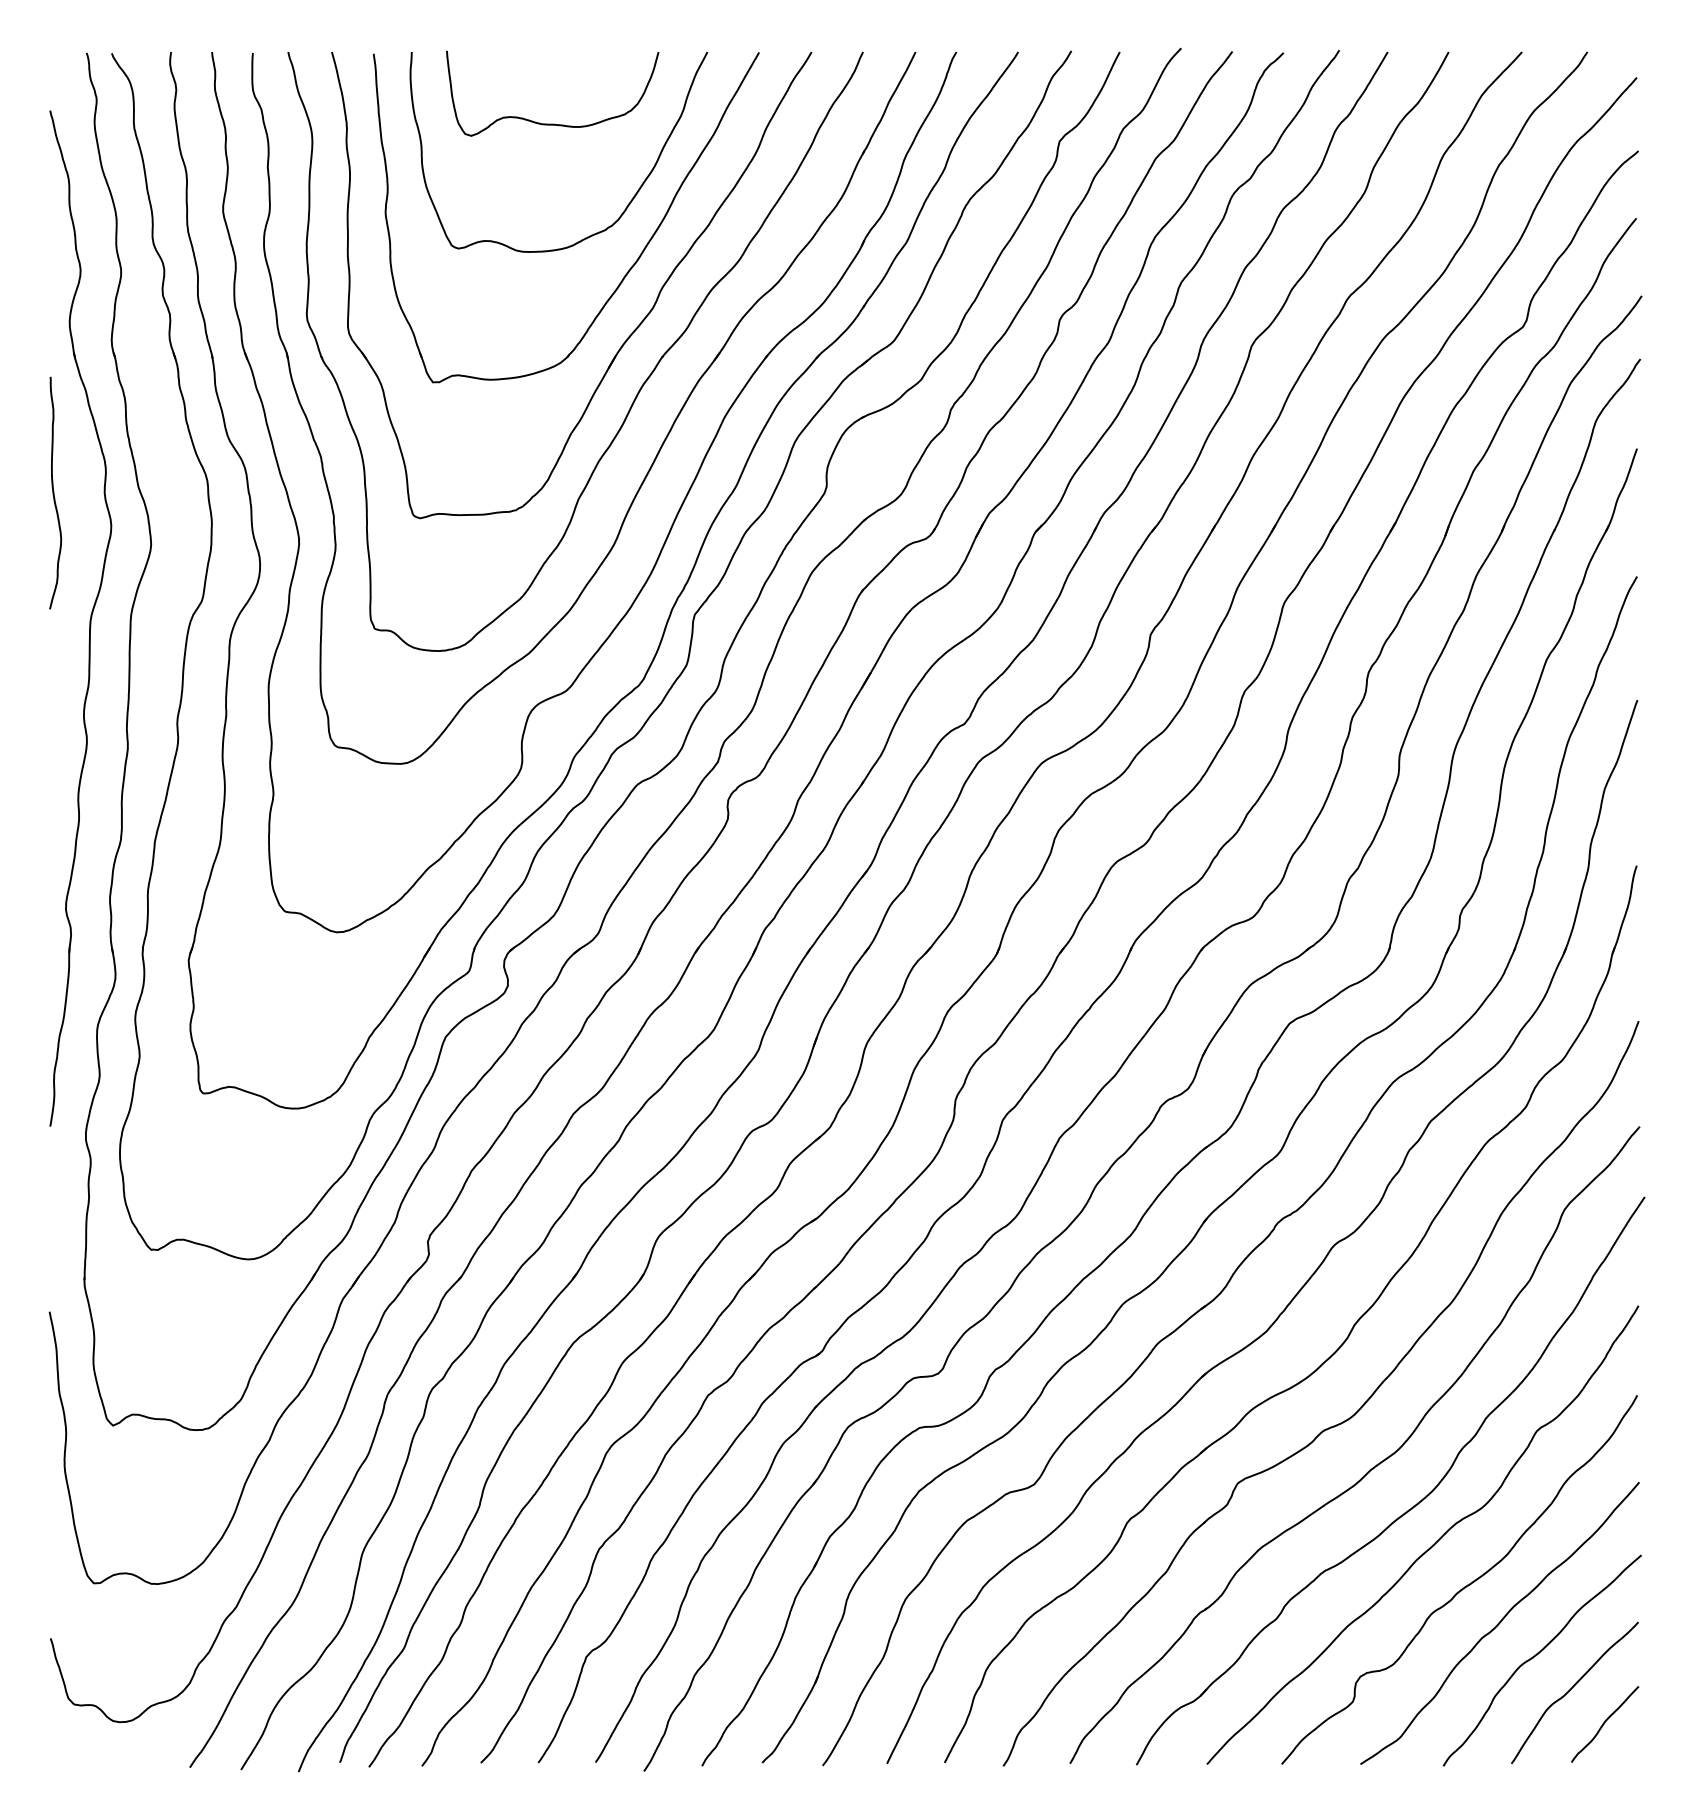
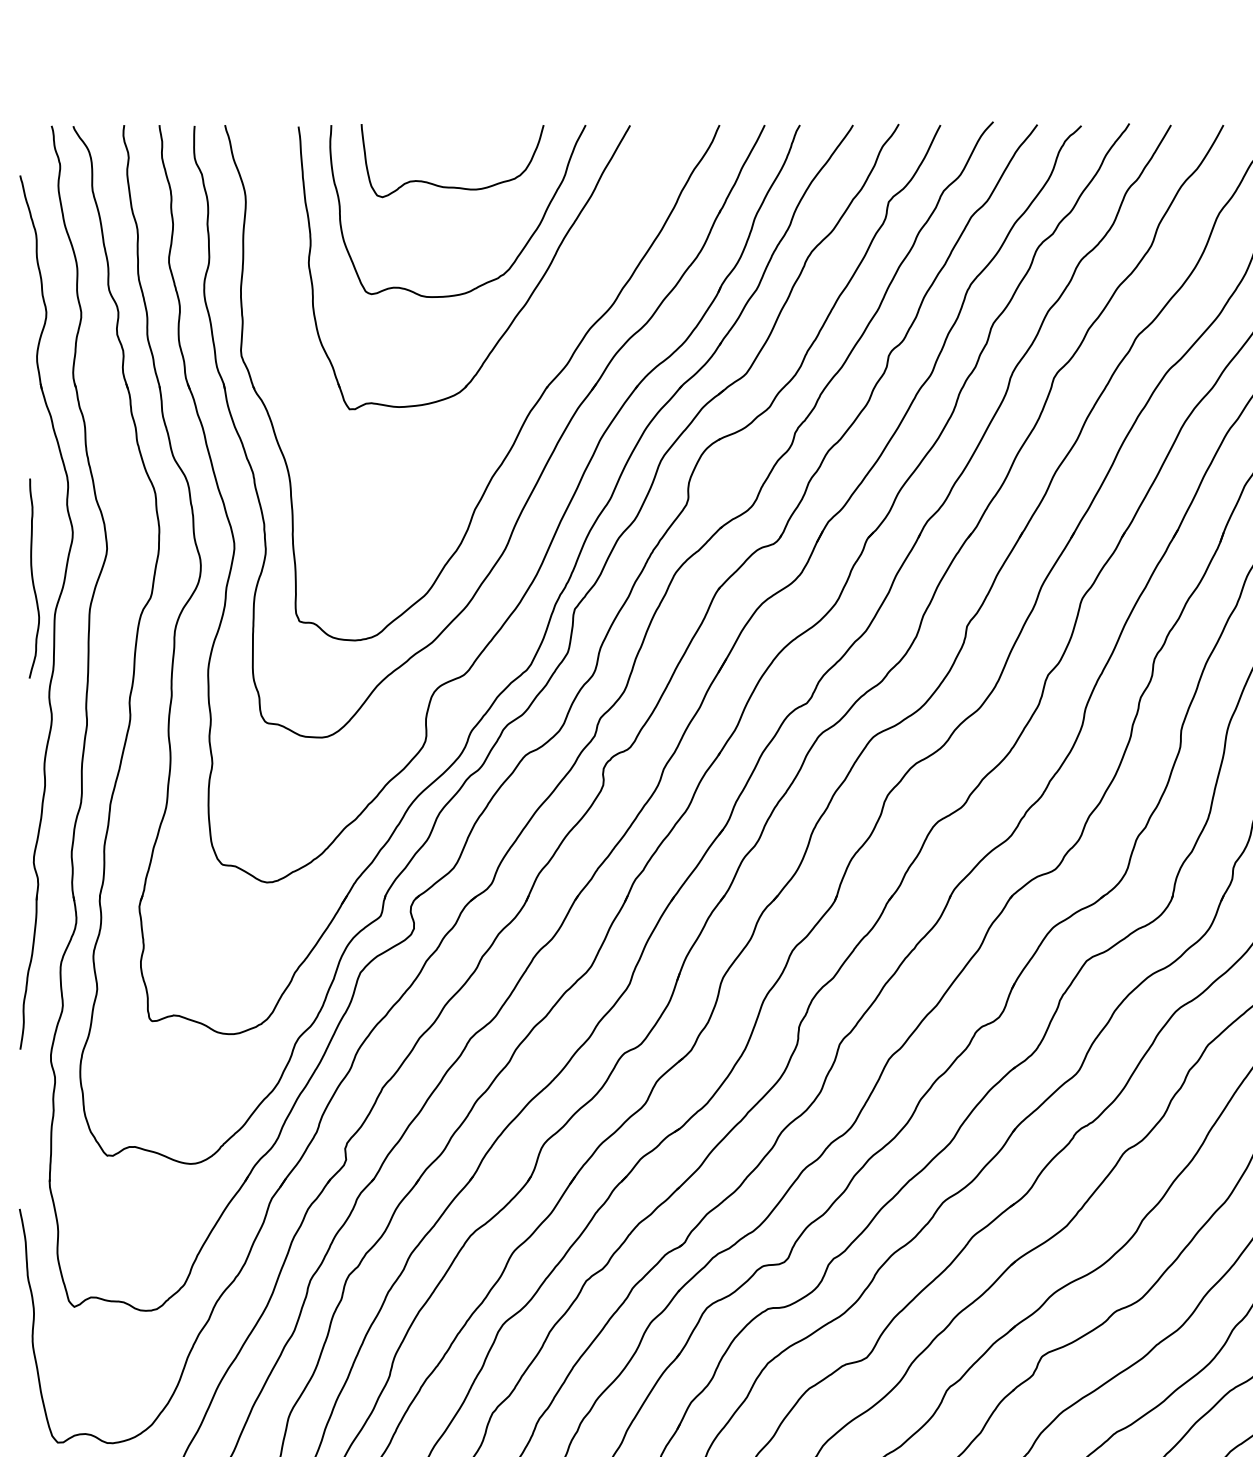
part: (632, 331) -> (521, 365), removed
curve: (54, 492) -> (33, 578), moved

